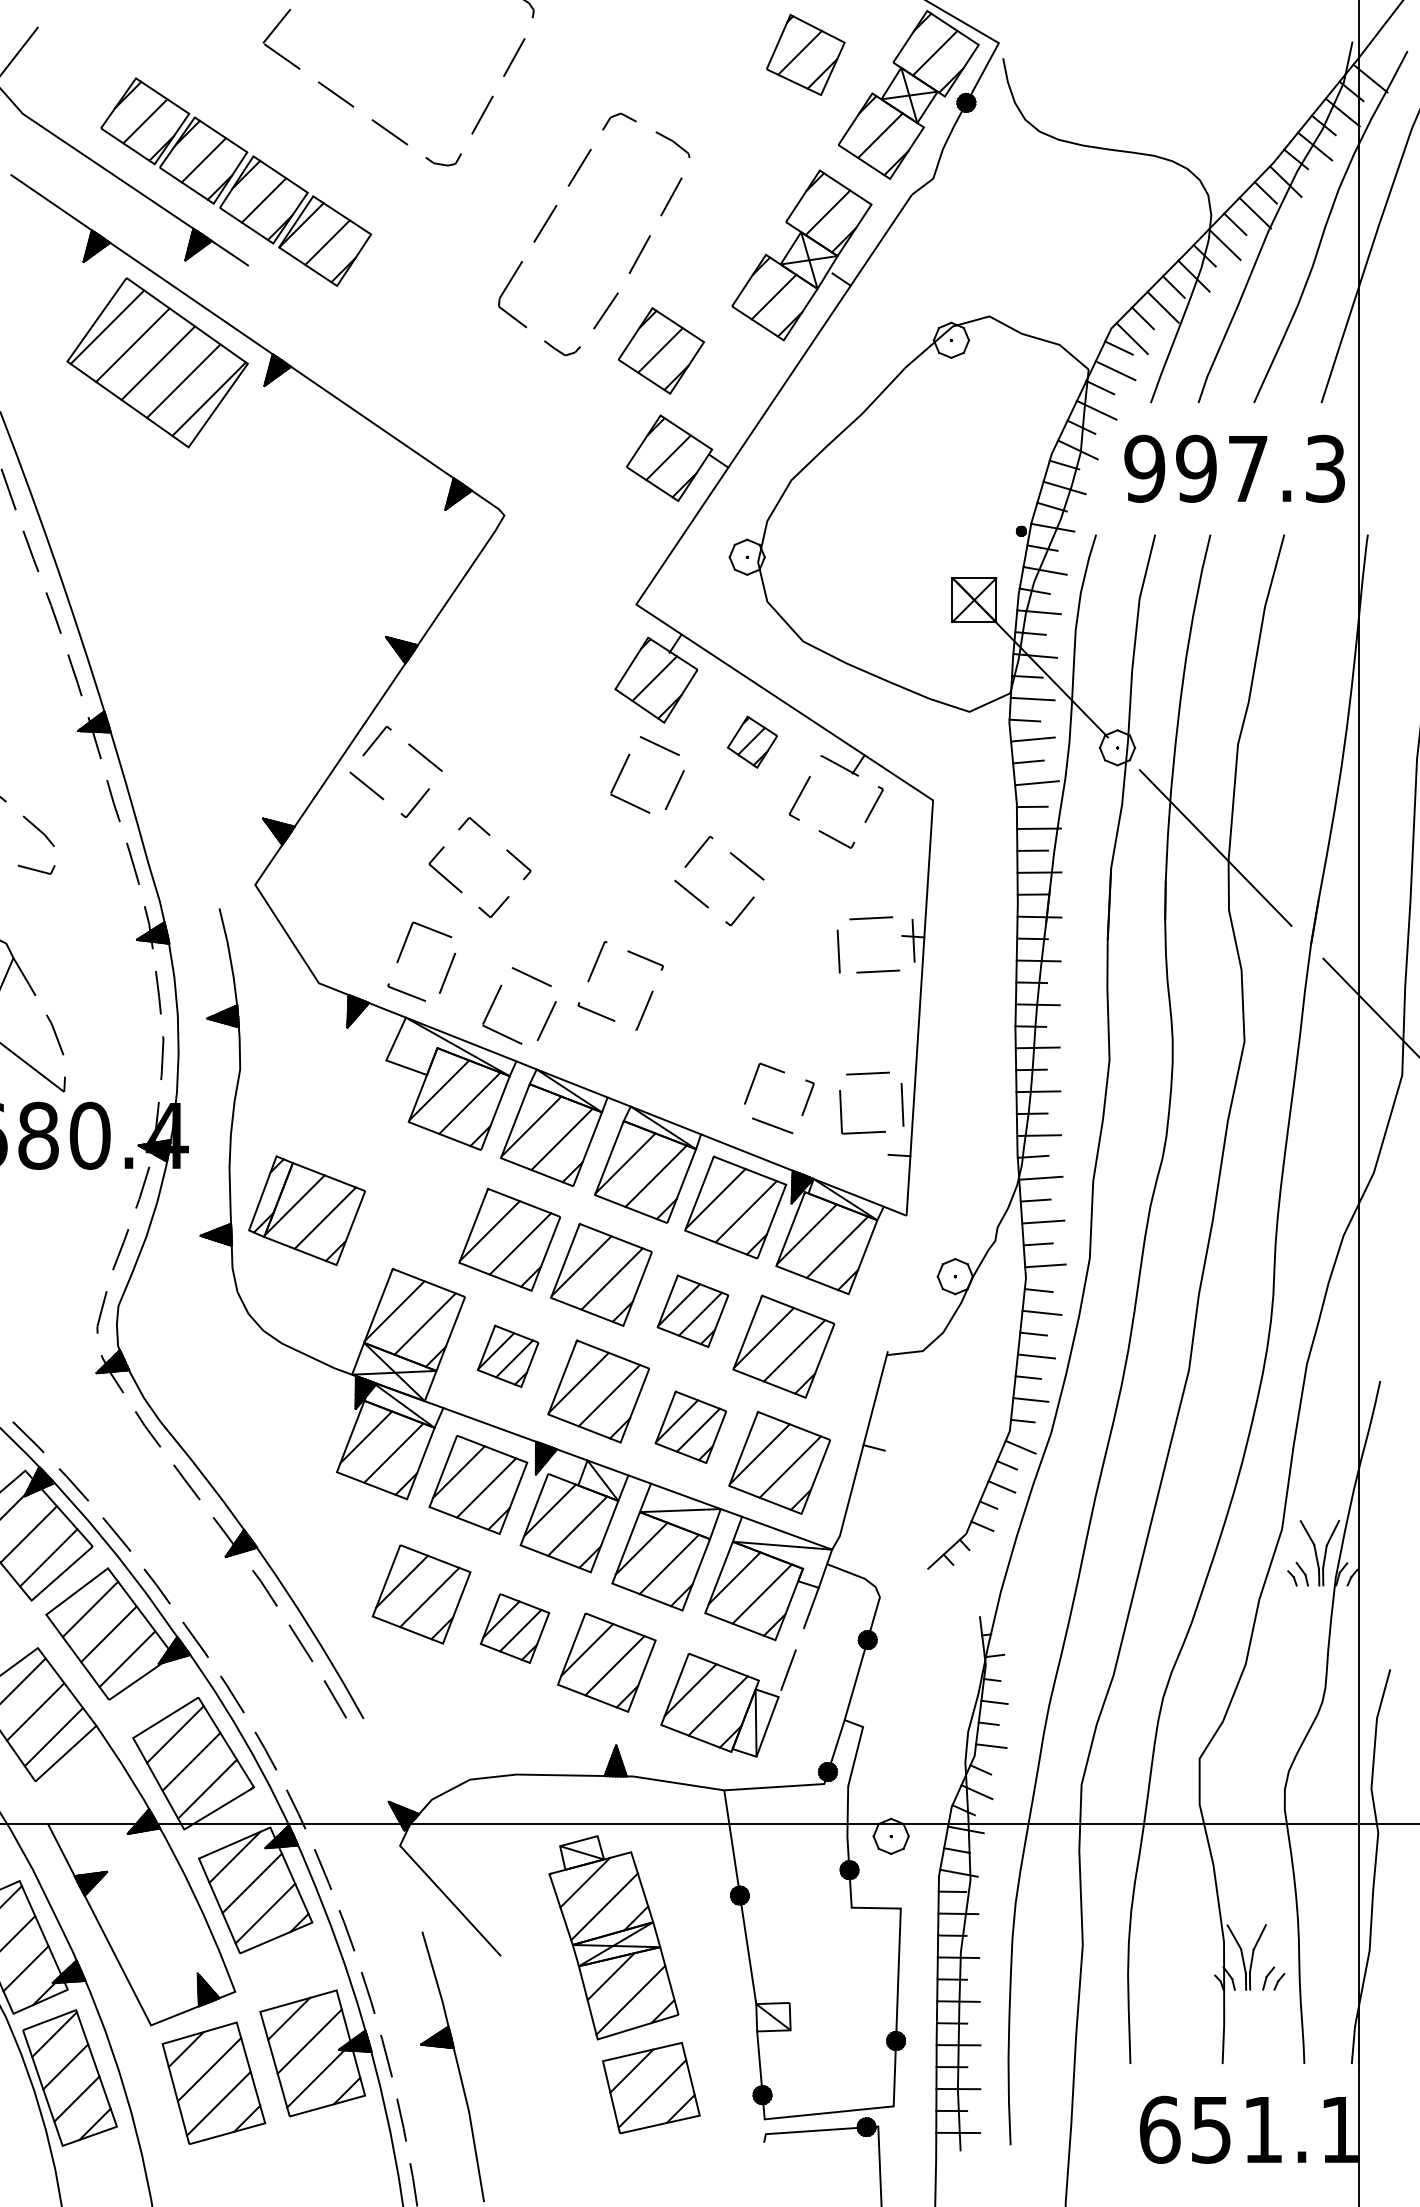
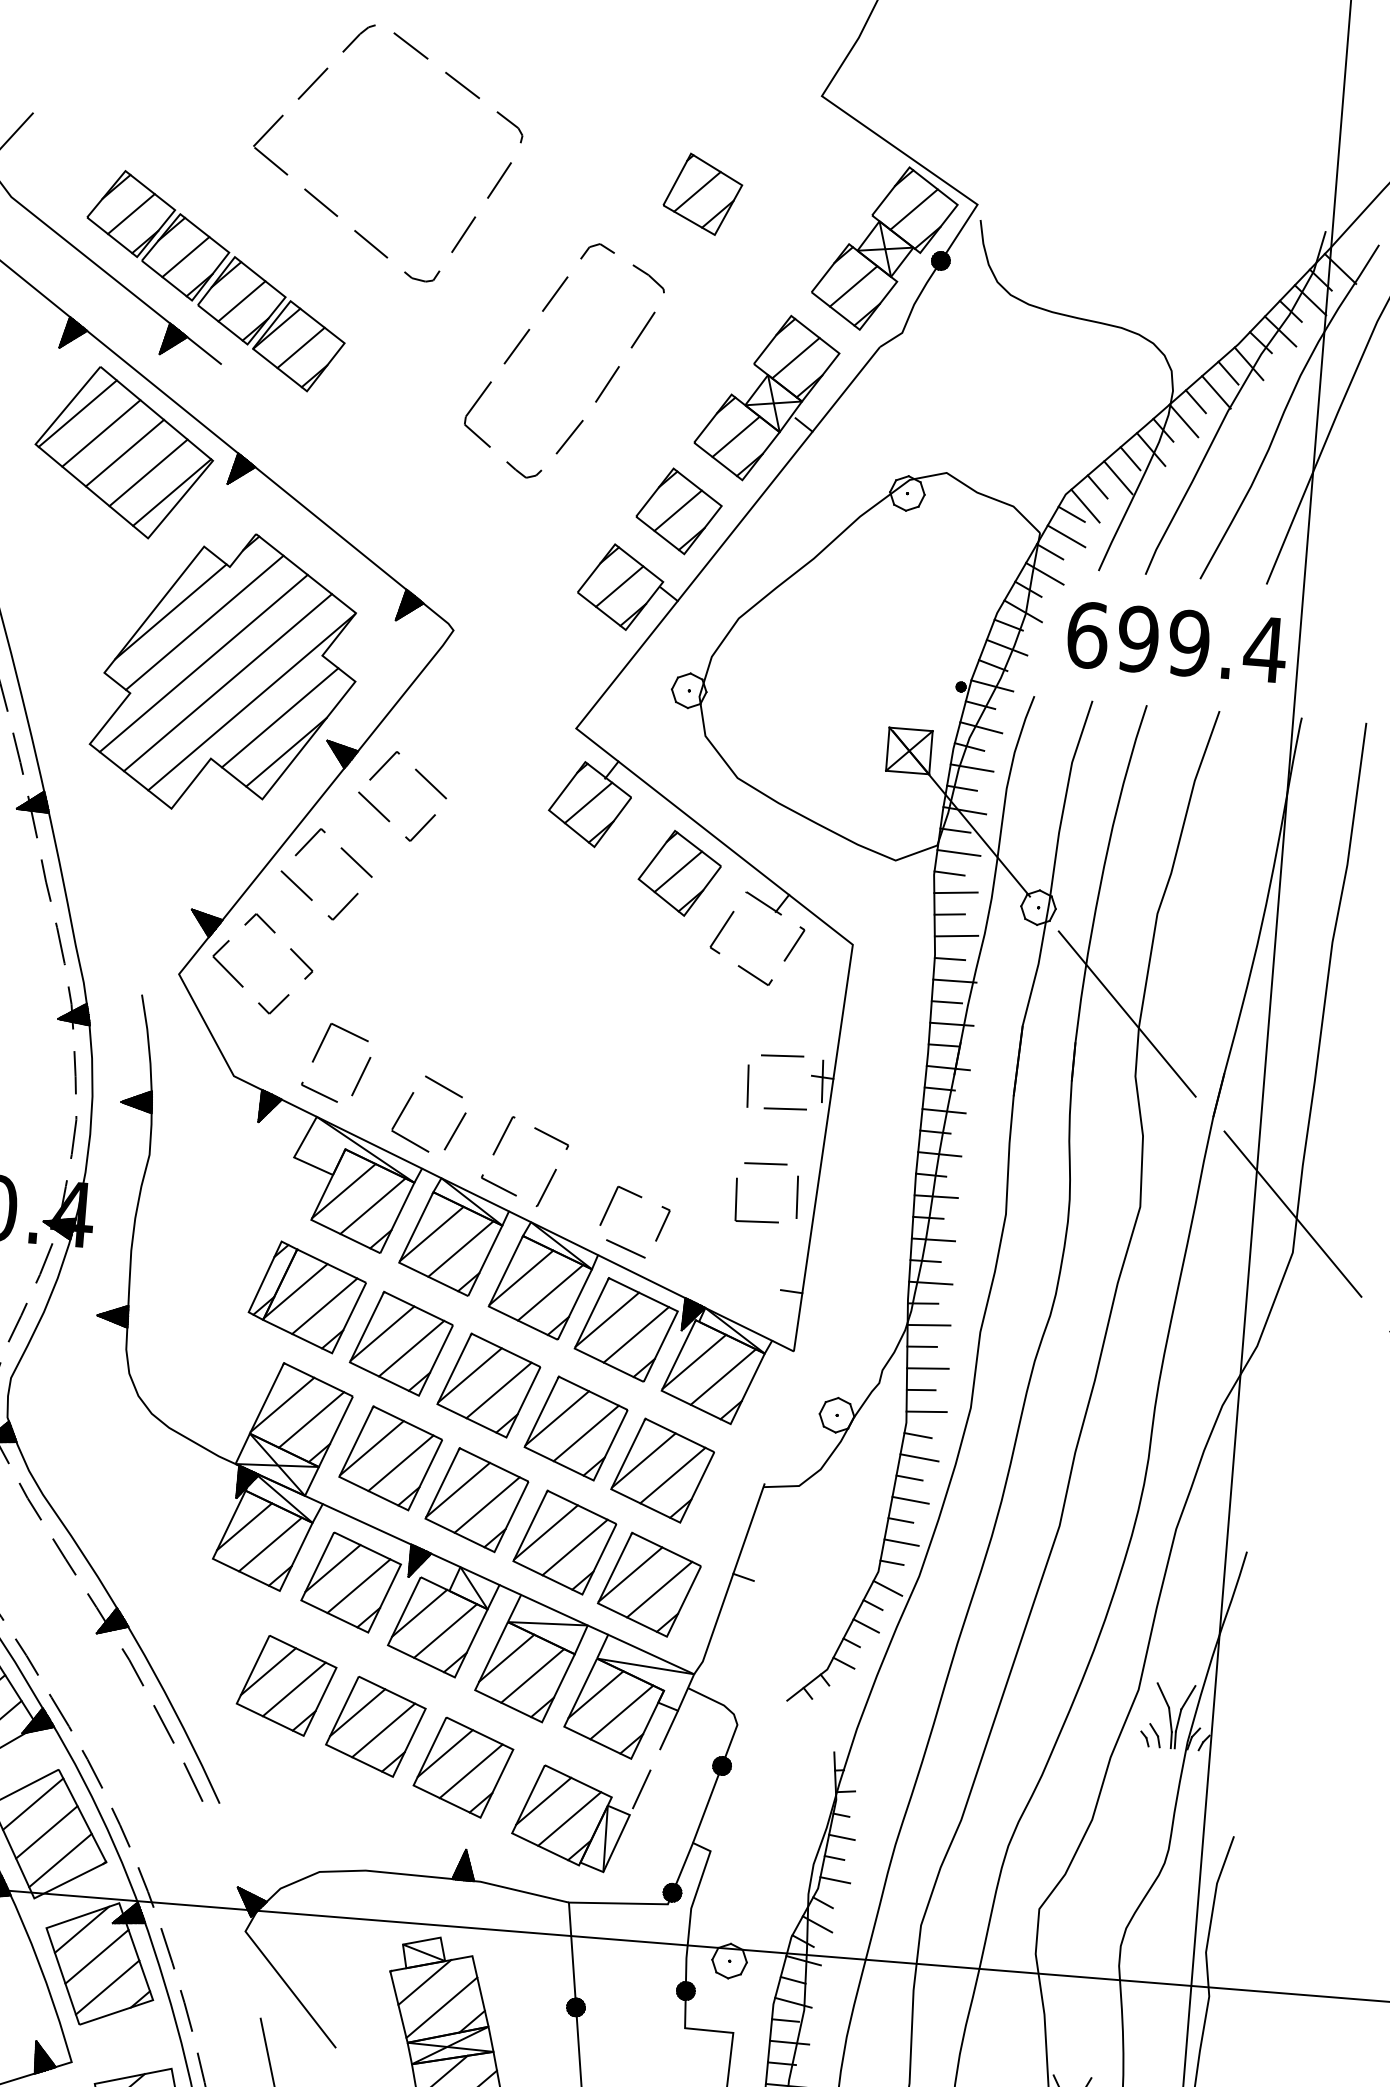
part: (805, 54) -> (702, 193), moved
part: (661, 350) -> (679, 510), moved
text: (1235, 468) -> (1176, 642), 997.3 -> 699.4
part: (277, 576) -> (225, 672), added
part: (752, 741) -> (679, 872), size x1.67
part: (626, 763) -> (554, 884), removed
part: (461, 890) -> (242, 984), moved
part: (701, 900) -> (383, 814), moved
part: (592, 974) -> (498, 1148), moved
part: (783, 1073) -> (640, 1198), moved
part: (871, 1074) -> (769, 1165), moved
part: (306, 1210) -> (306, 1297), moved
part: (692, 1311) -> (575, 1428), size x1.43
part: (507, 1356) -> (389, 1458), size x1.67
part: (690, 1427) -> (564, 1542), size x1.43
part: (514, 1628) -> (375, 1726), size x1.43

